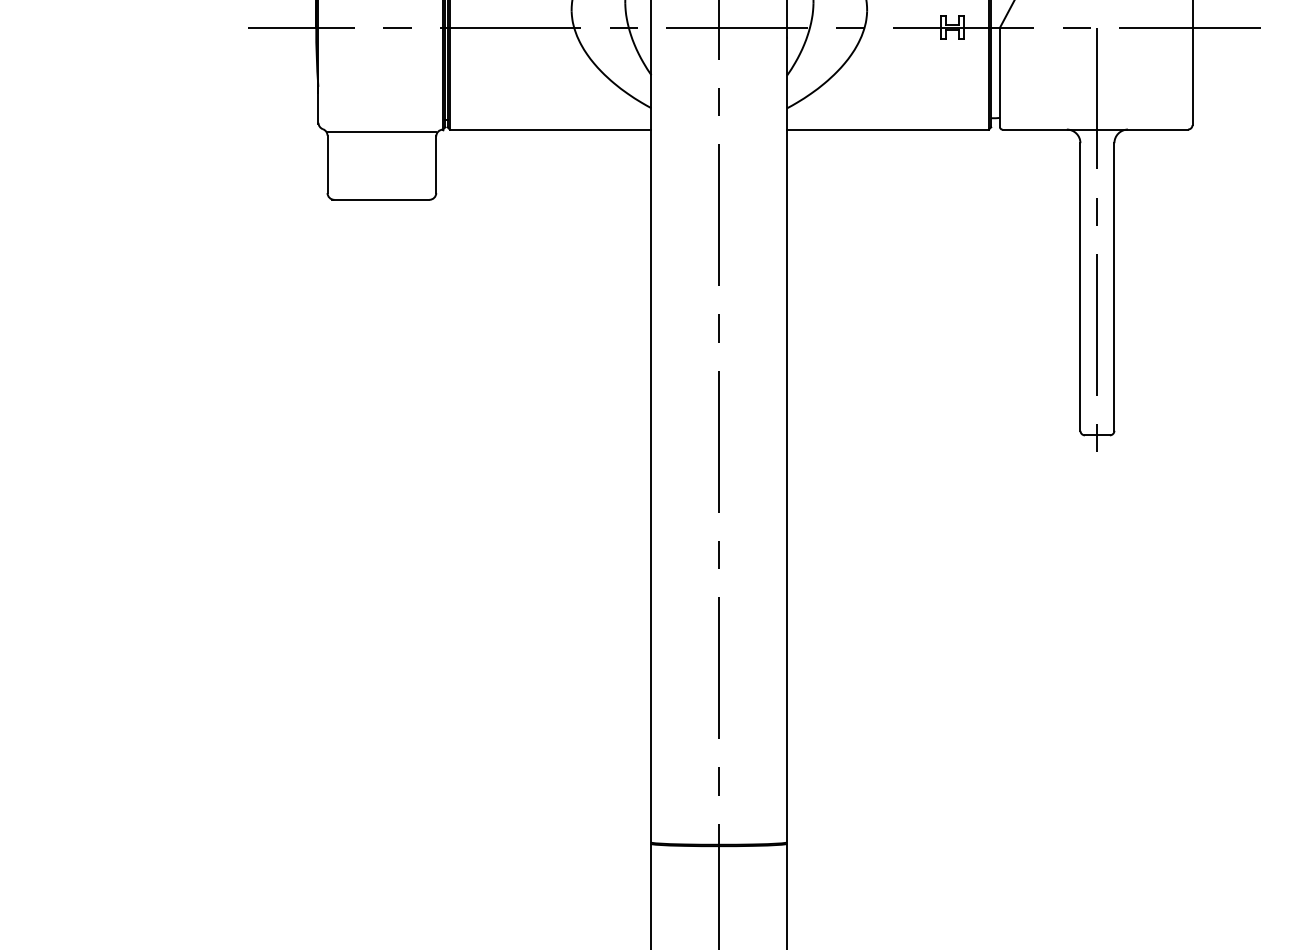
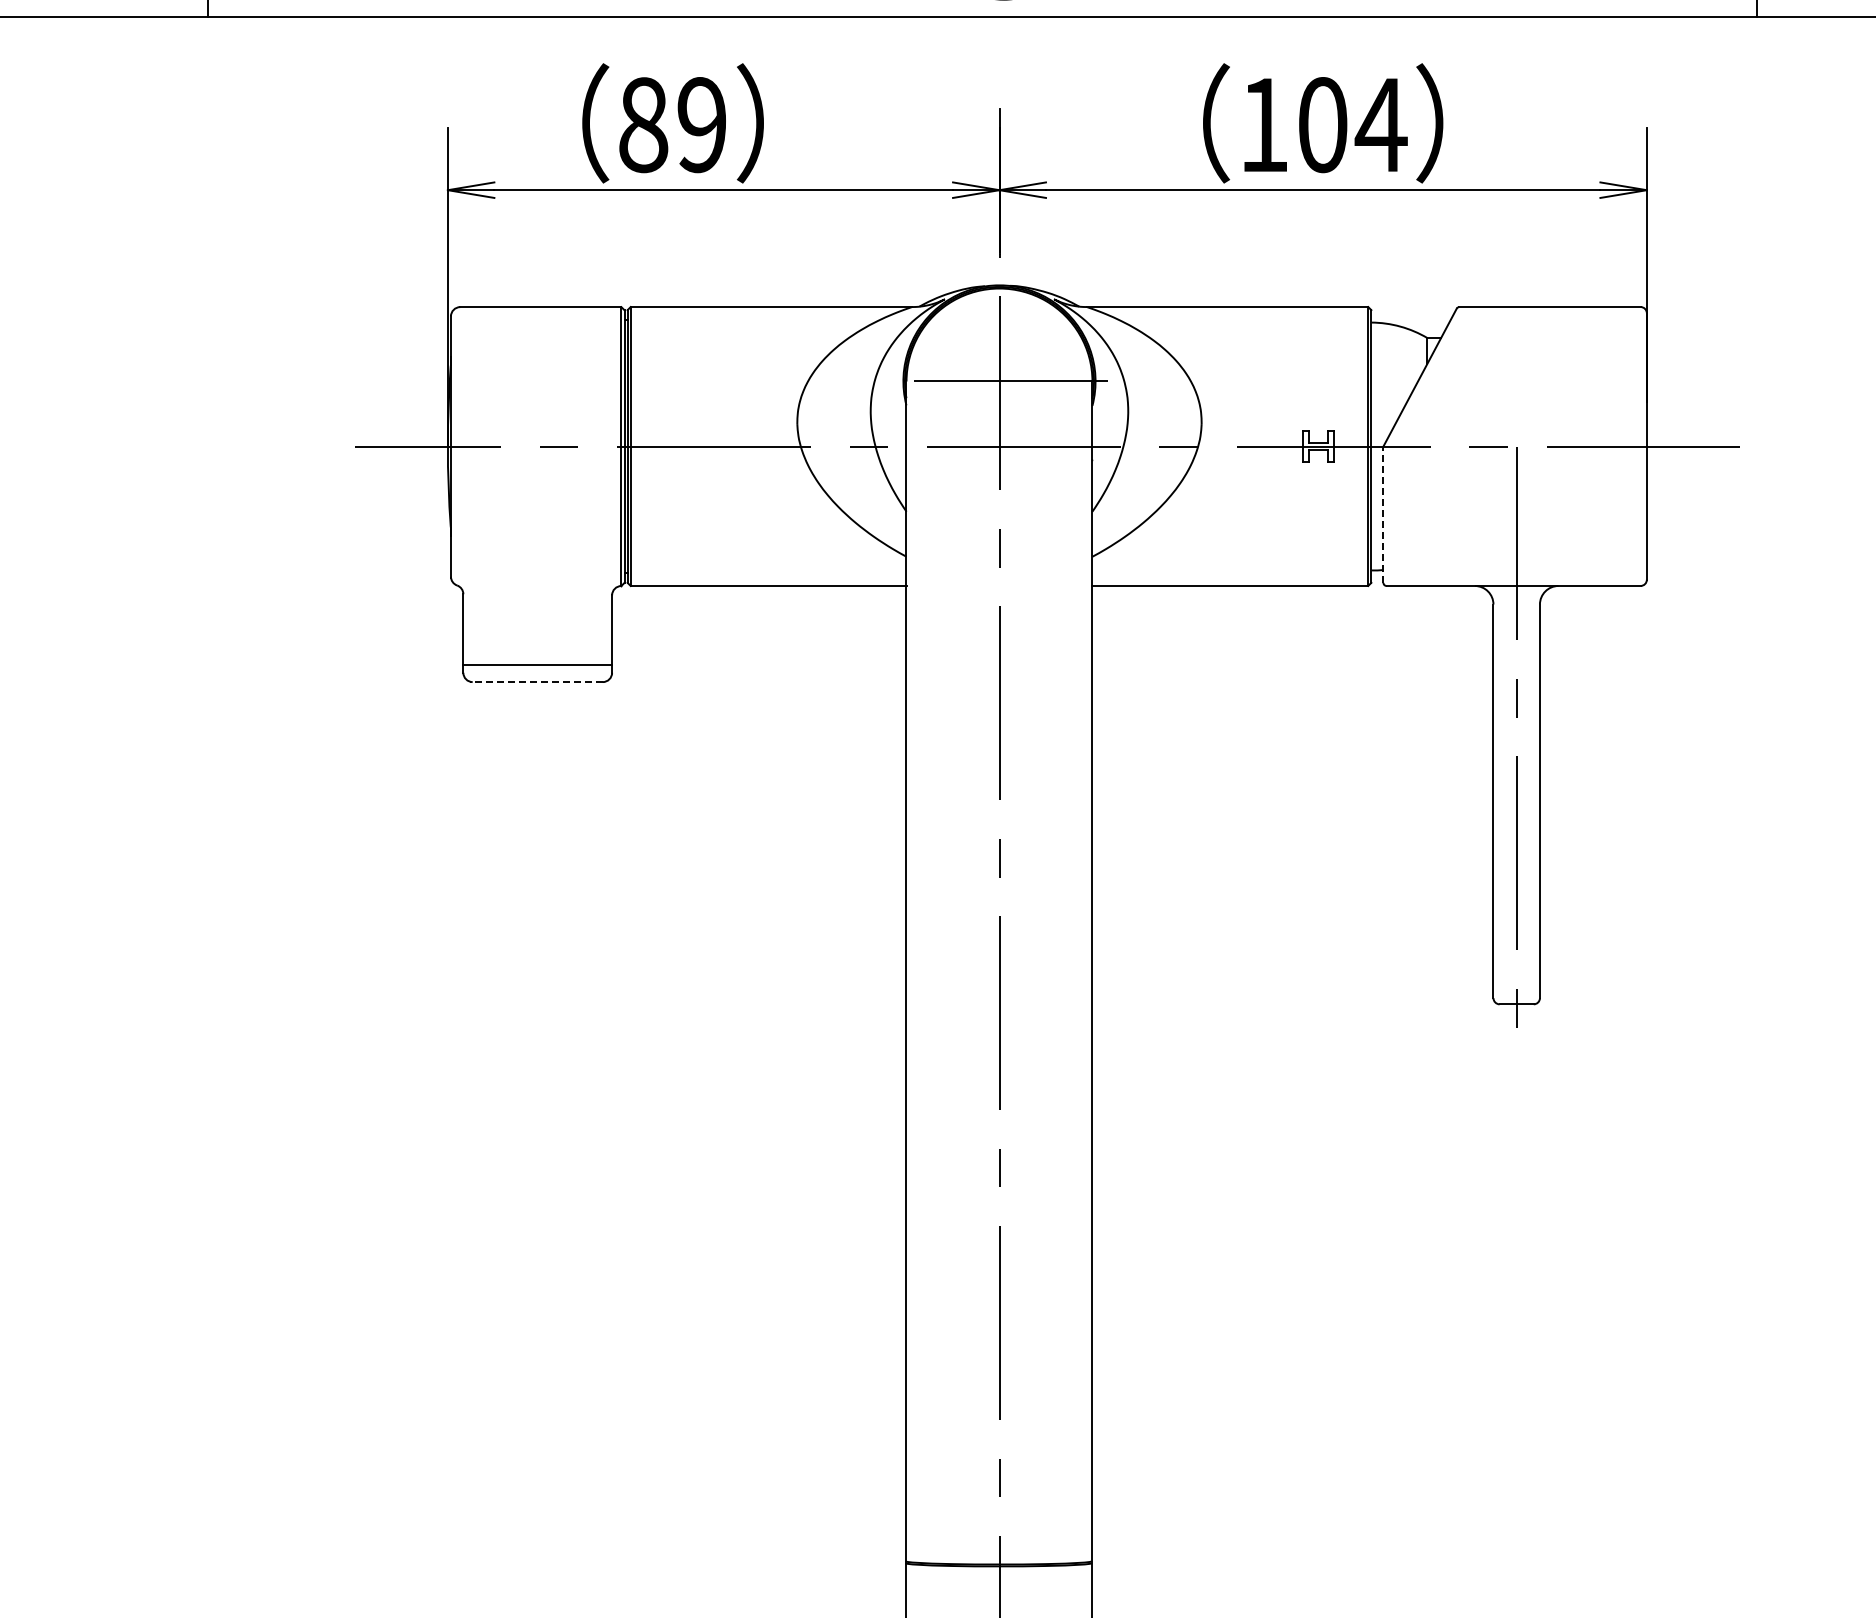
line: (1000, 77) -> (1383, 514), solid -> dashed
line: (381, 131) -> (537, 664), moved
line: (380, 200) -> (536, 682), solid -> dashed

